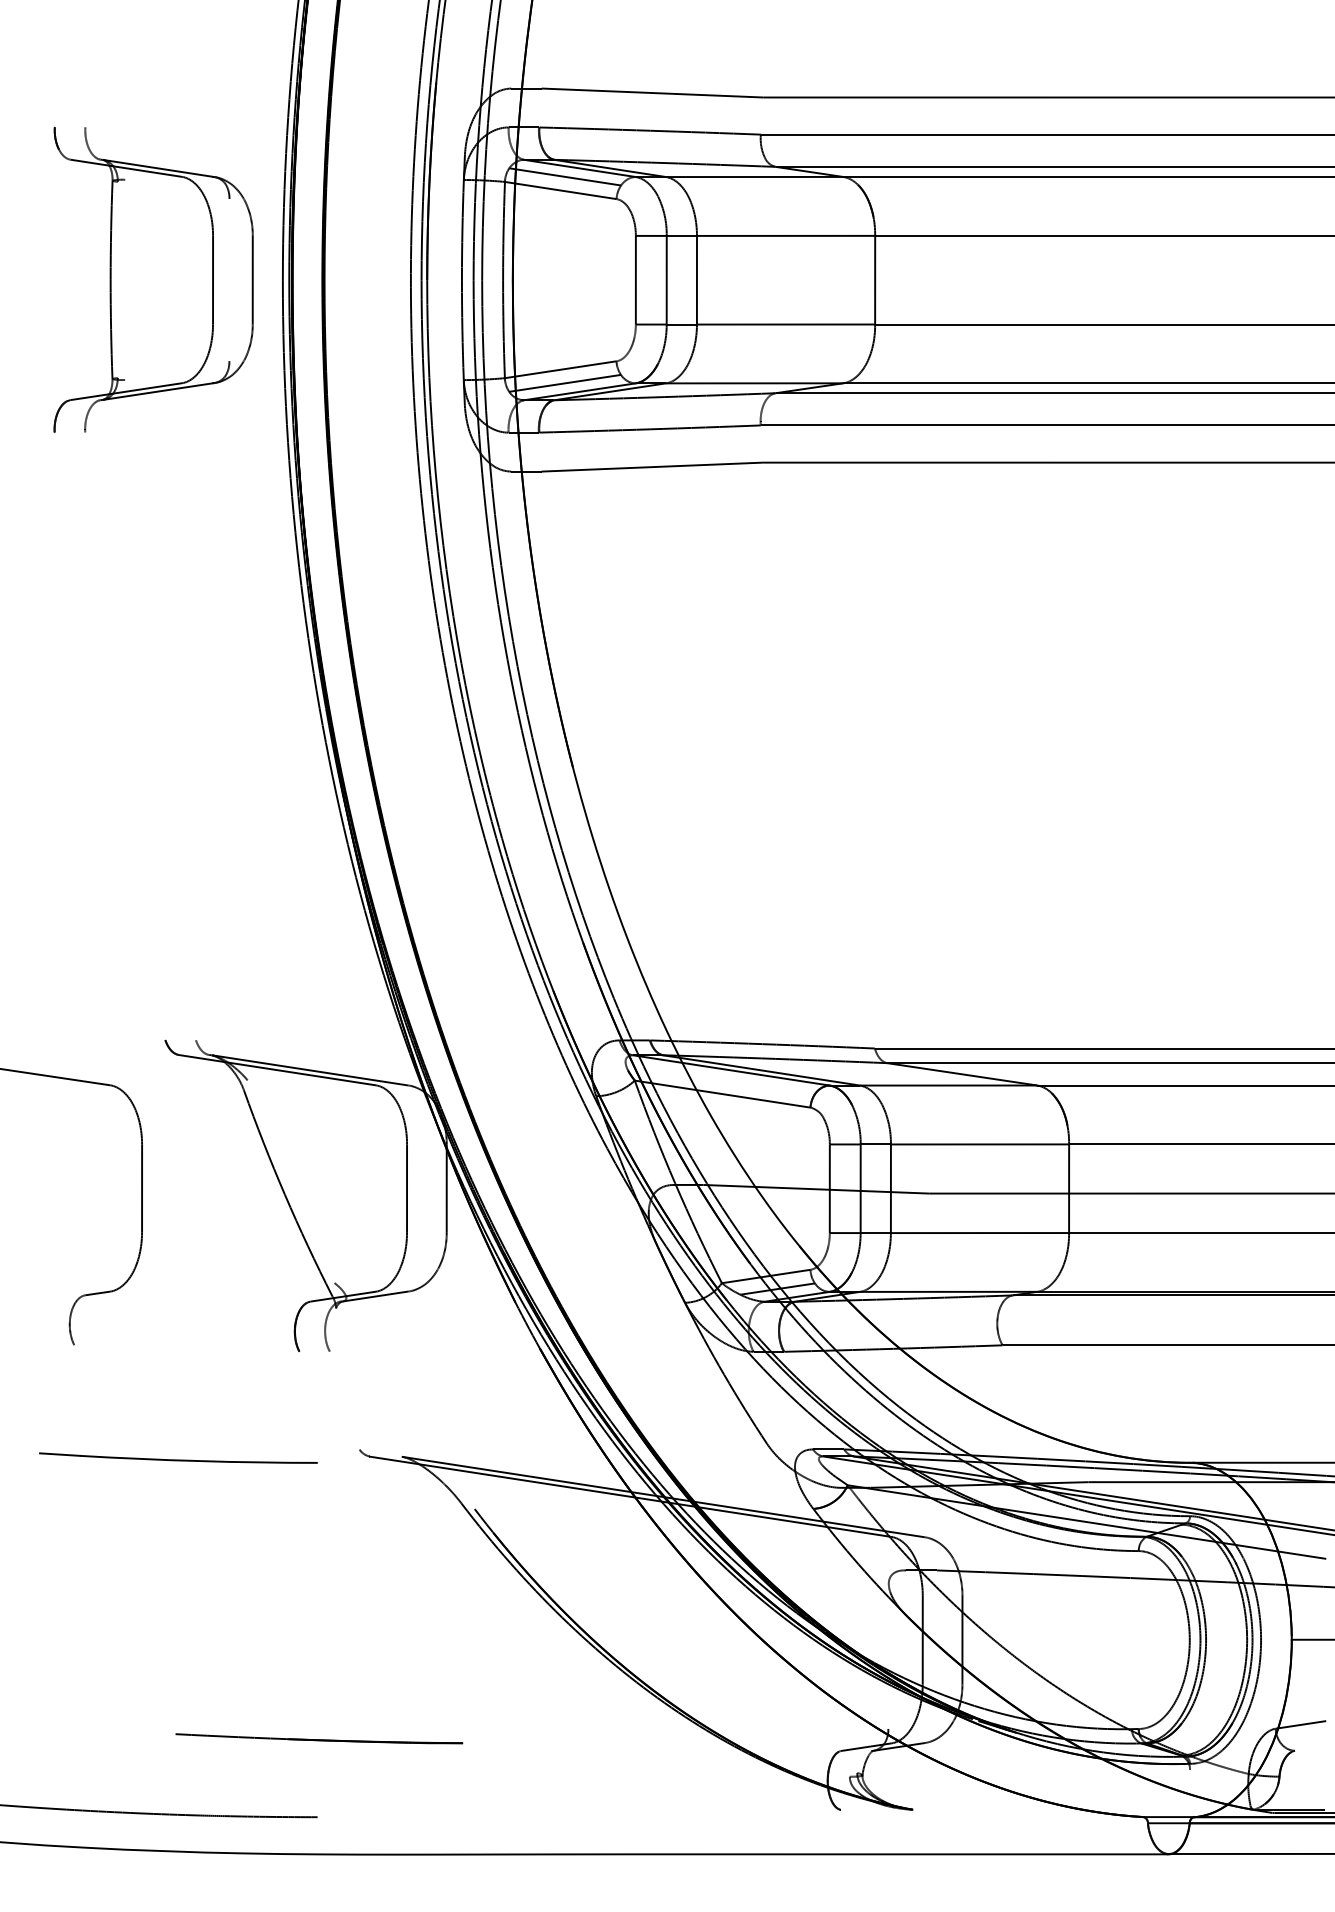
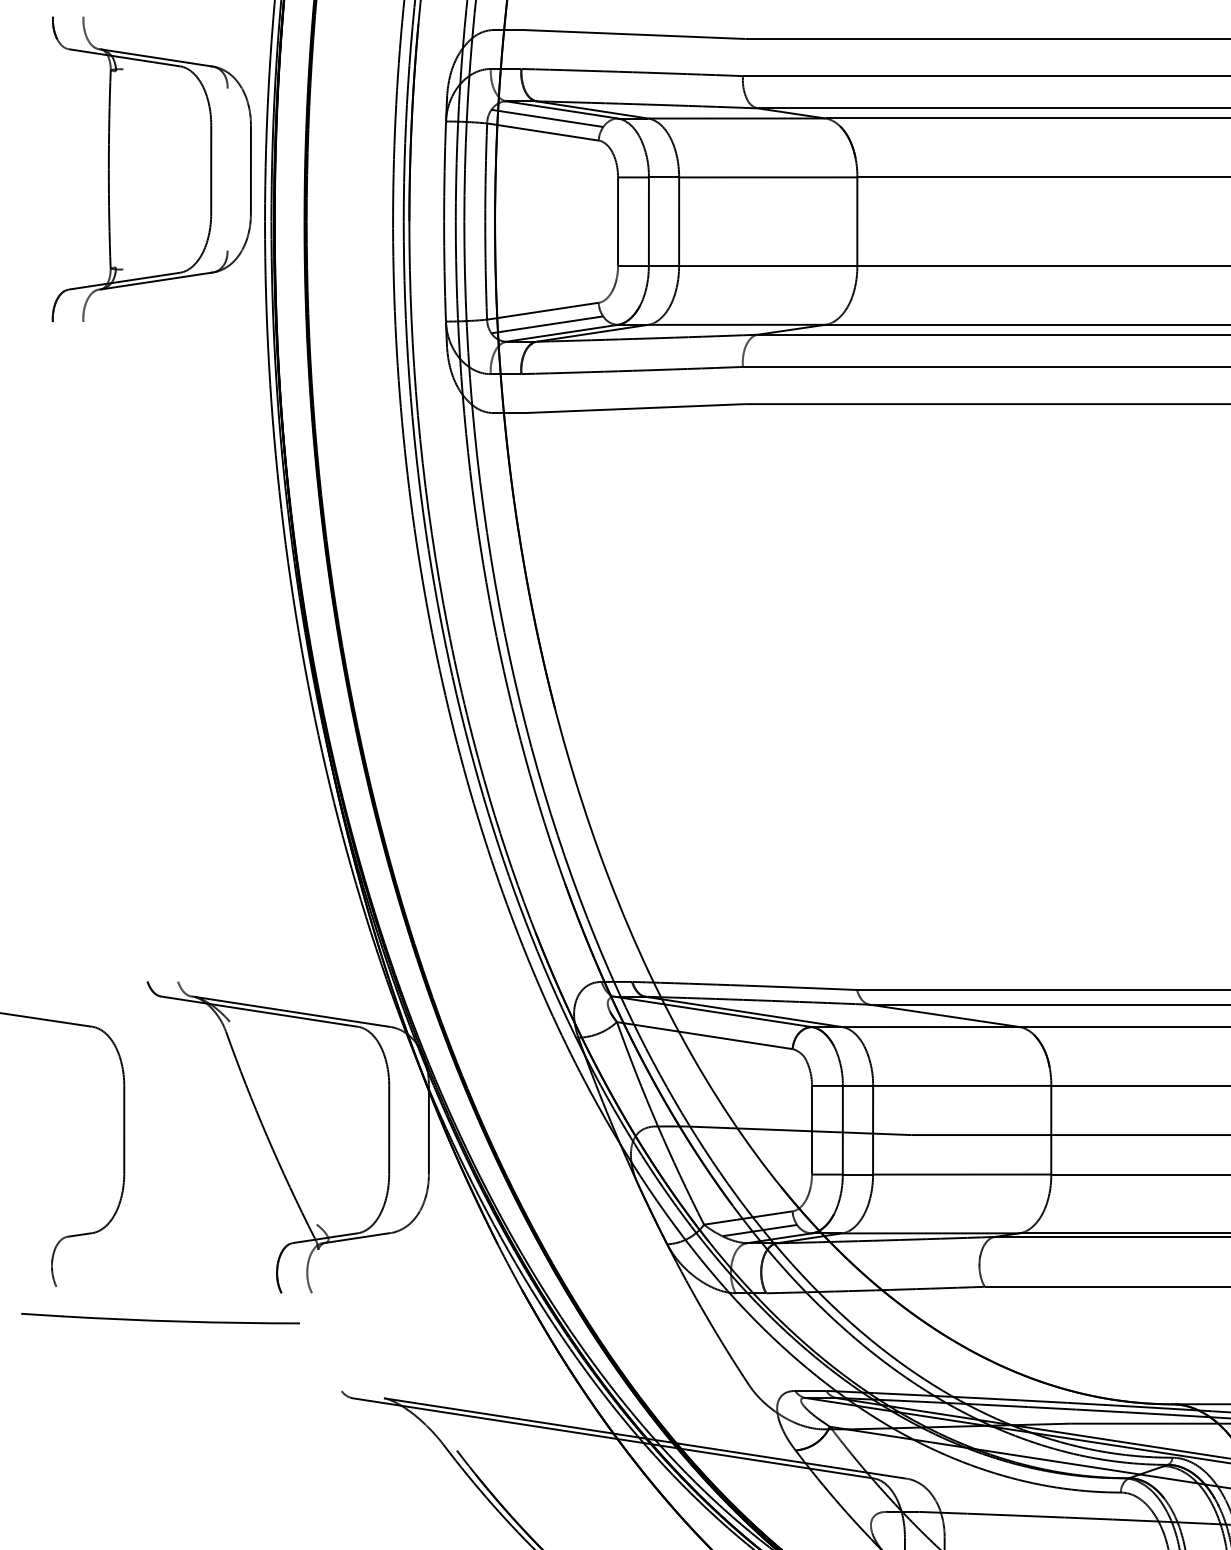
part: (153, 279) -> (151, 169), moved
part: (178, 1457) -> (160, 1318), moved

